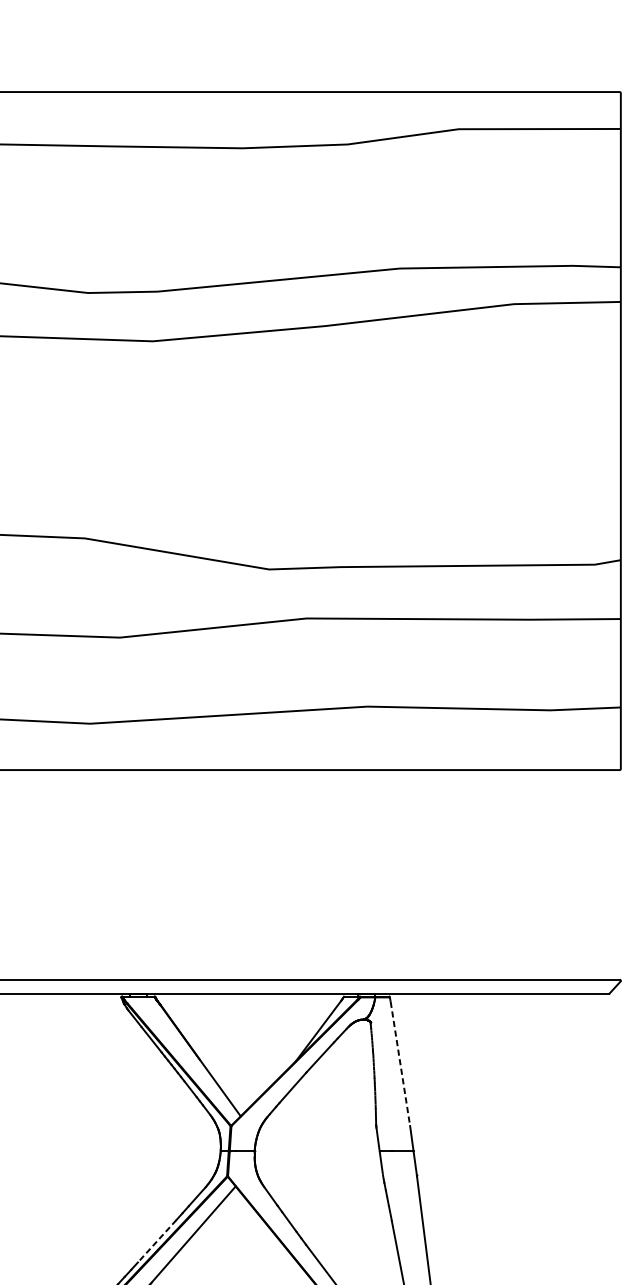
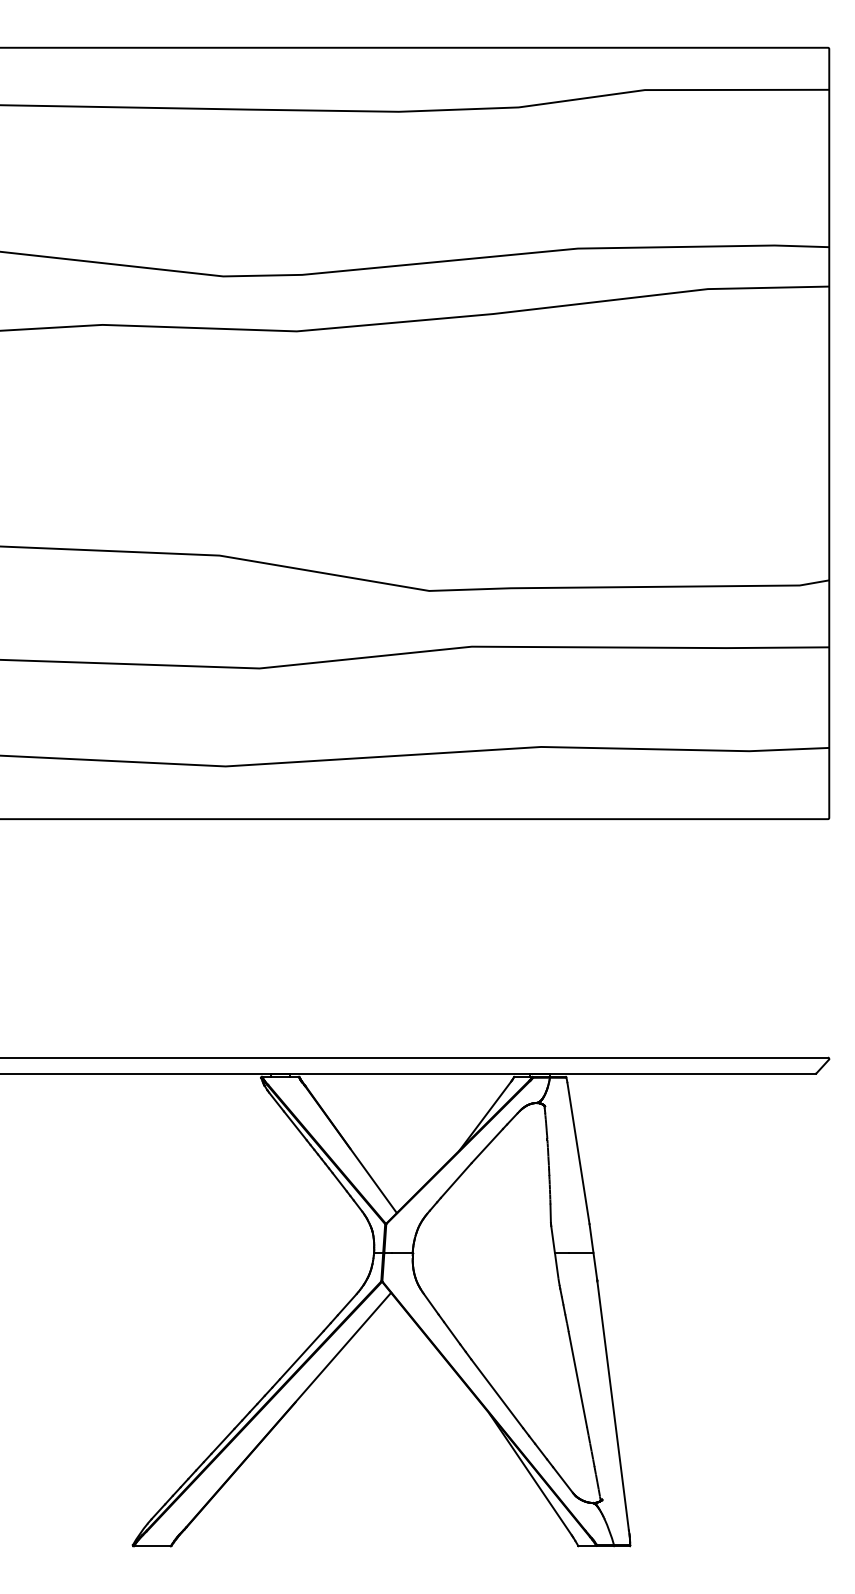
line: (400, 1063) -> (578, 1153), dashed -> solid
line: (156, 1241) -> (301, 1355), dashed -> solid

